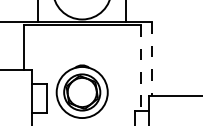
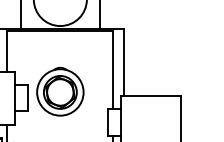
line: (152, 59) -> (124, 62), dashed -> solid
line: (140, 68) -> (113, 70), dashed -> solid

